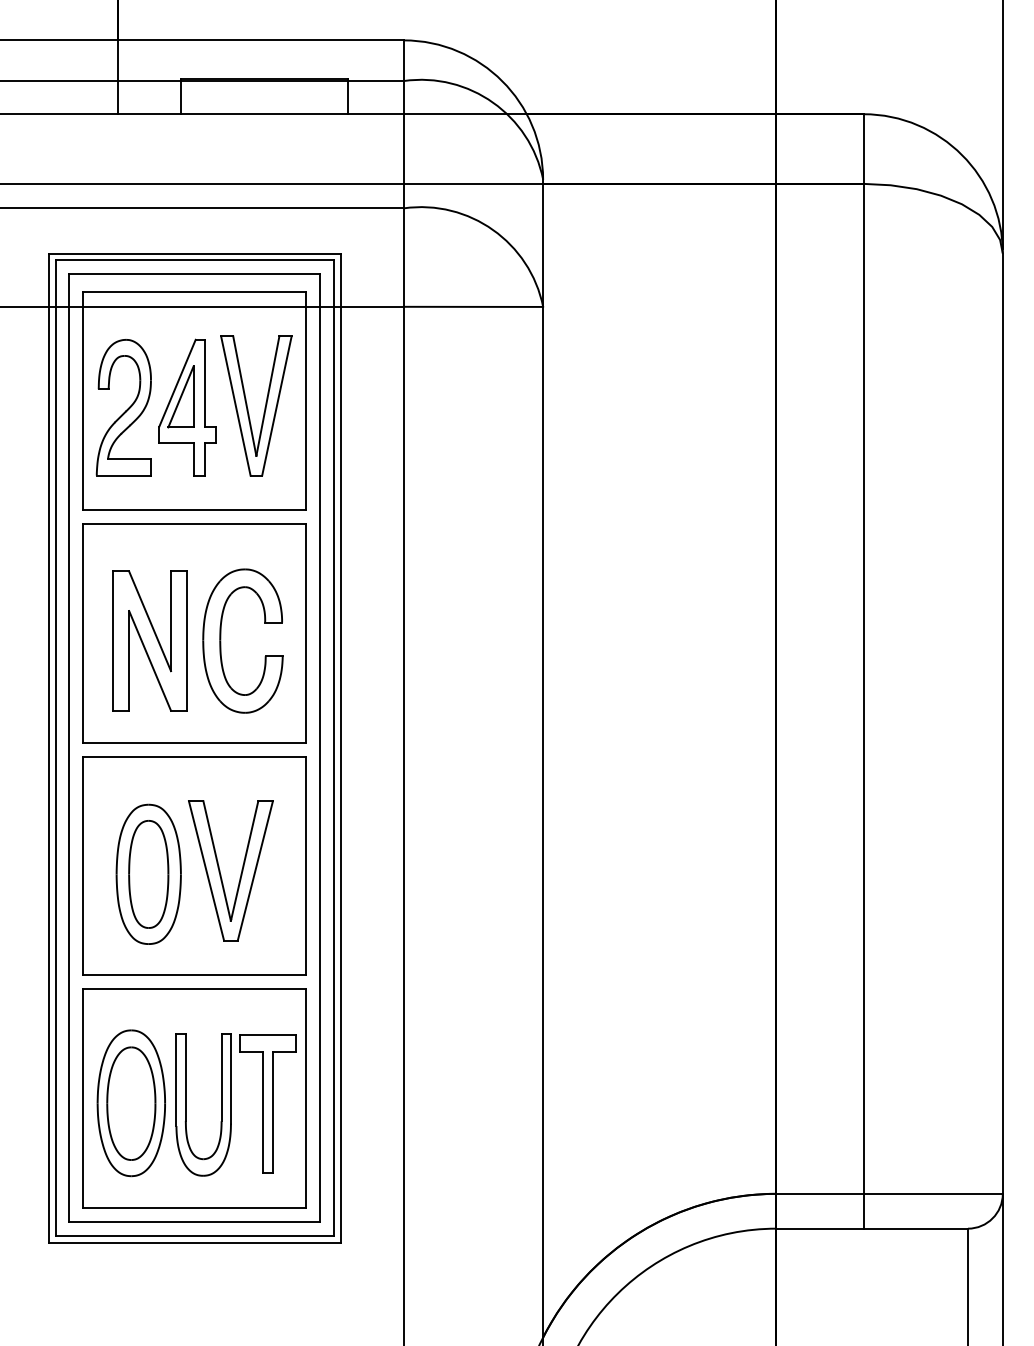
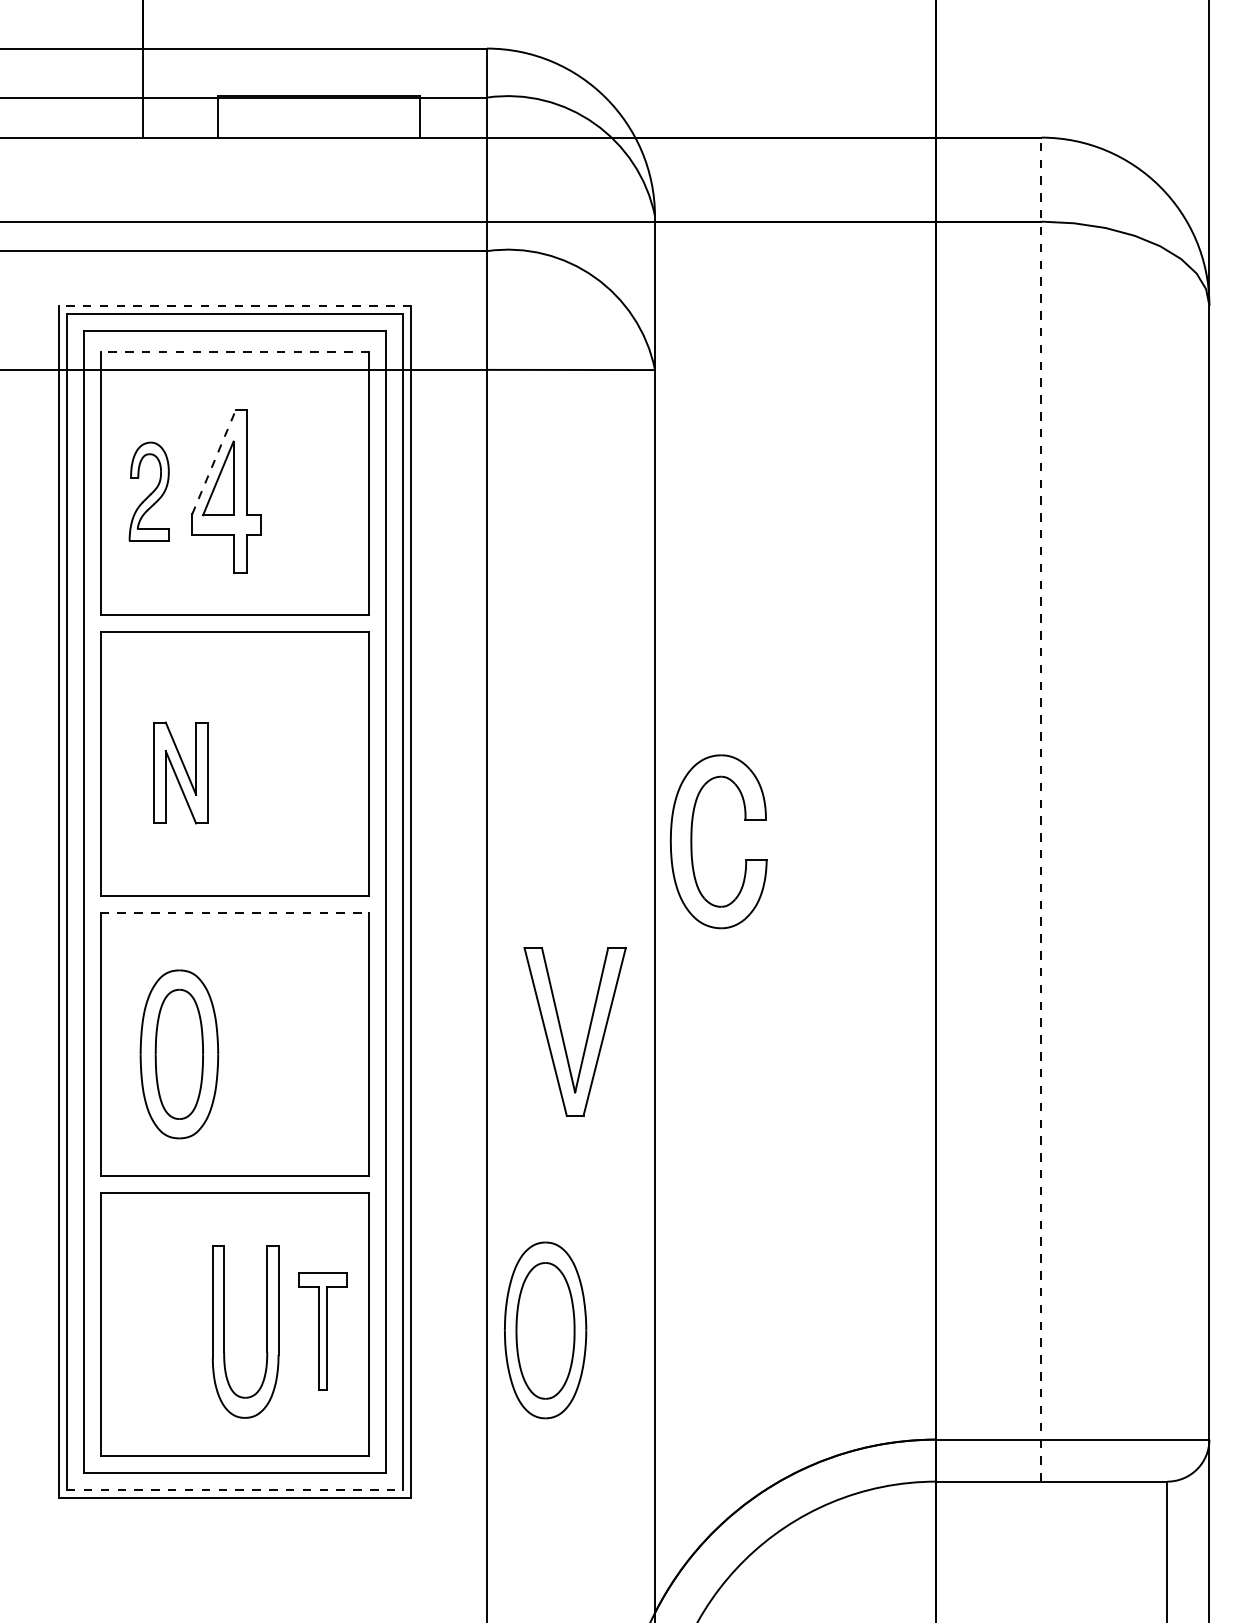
line: (194, 253) -> (234, 305), solid -> dashed
line: (194, 291) -> (234, 351), solid -> dashed
line: (177, 382) -> (214, 461), solid -> dashed
part: (123, 407) -> (148, 491), size x0.6
part: (264, 407) -> (318, 491), removed
part: (149, 640) -> (180, 772), size x0.6
part: (221, 640) -> (692, 841), moved
line: (863, 670) -> (1041, 808), solid -> dashed
line: (195, 756) -> (235, 912), solid -> dashed
part: (221, 874) -> (563, 1036), moved
part: (130, 1103) -> (544, 1330), moved
part: (267, 1103) -> (322, 1330), size x0.7
line: (195, 1235) -> (235, 1489), solid -> dashed

